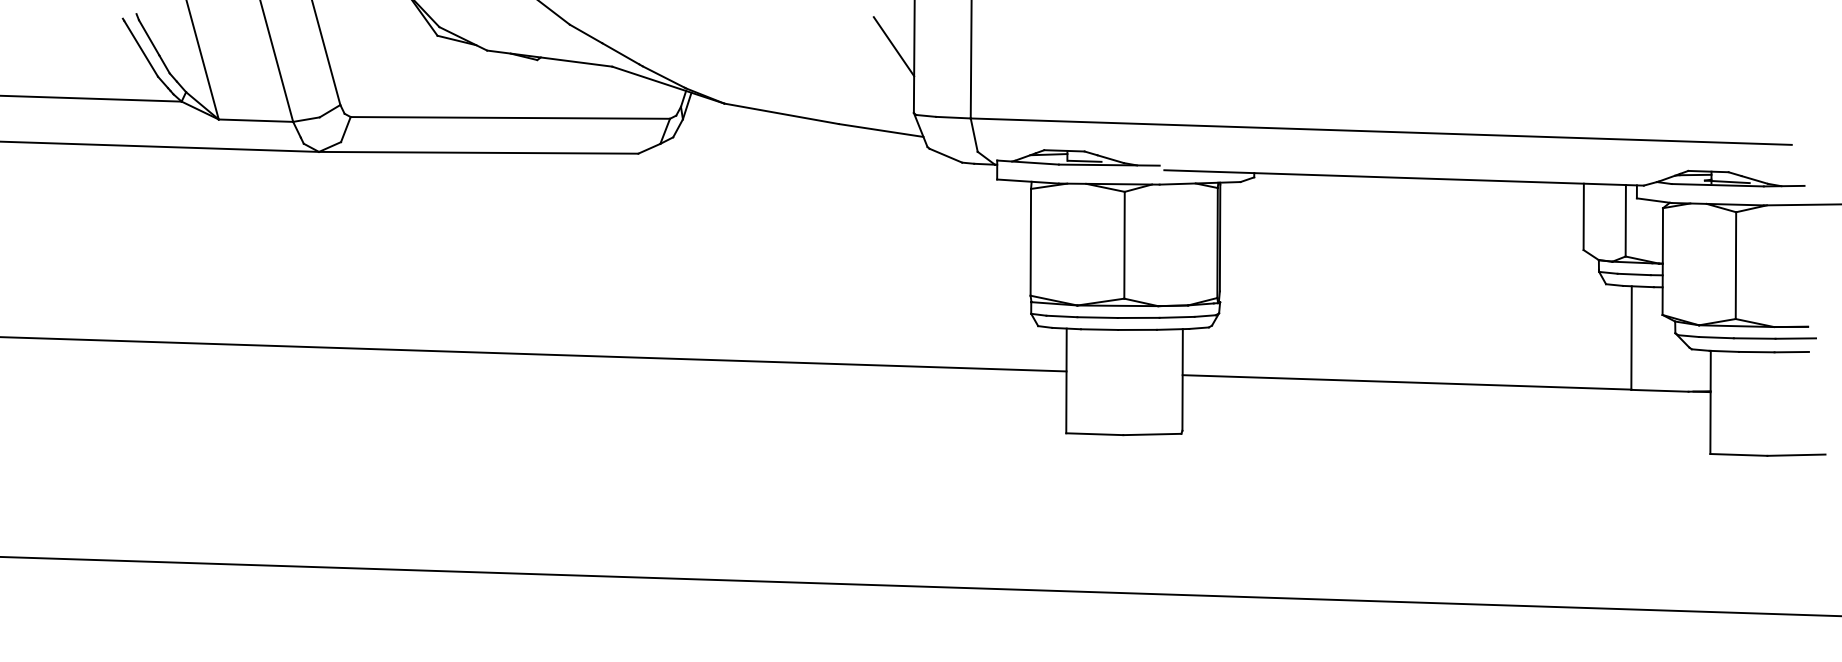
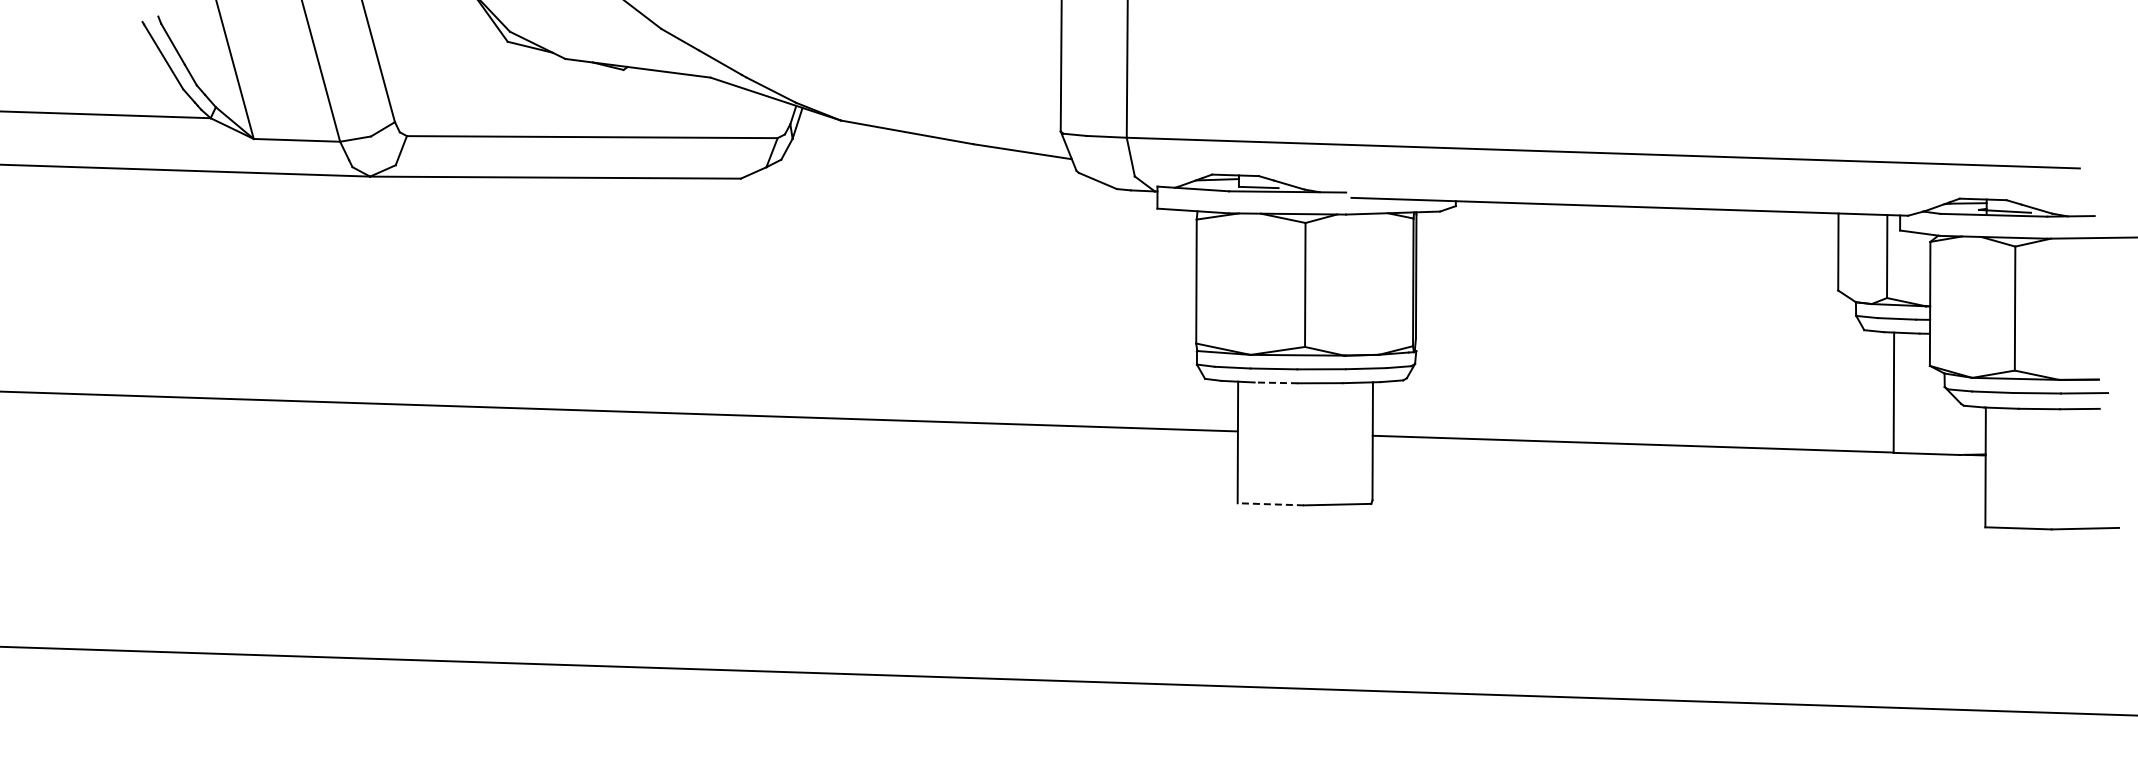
line: (893, 46) -> (1037, 54), removed
line: (1099, 329) -> (1276, 382), solid -> dashed
line: (1094, 434) -> (1270, 504), solid -> dashed

